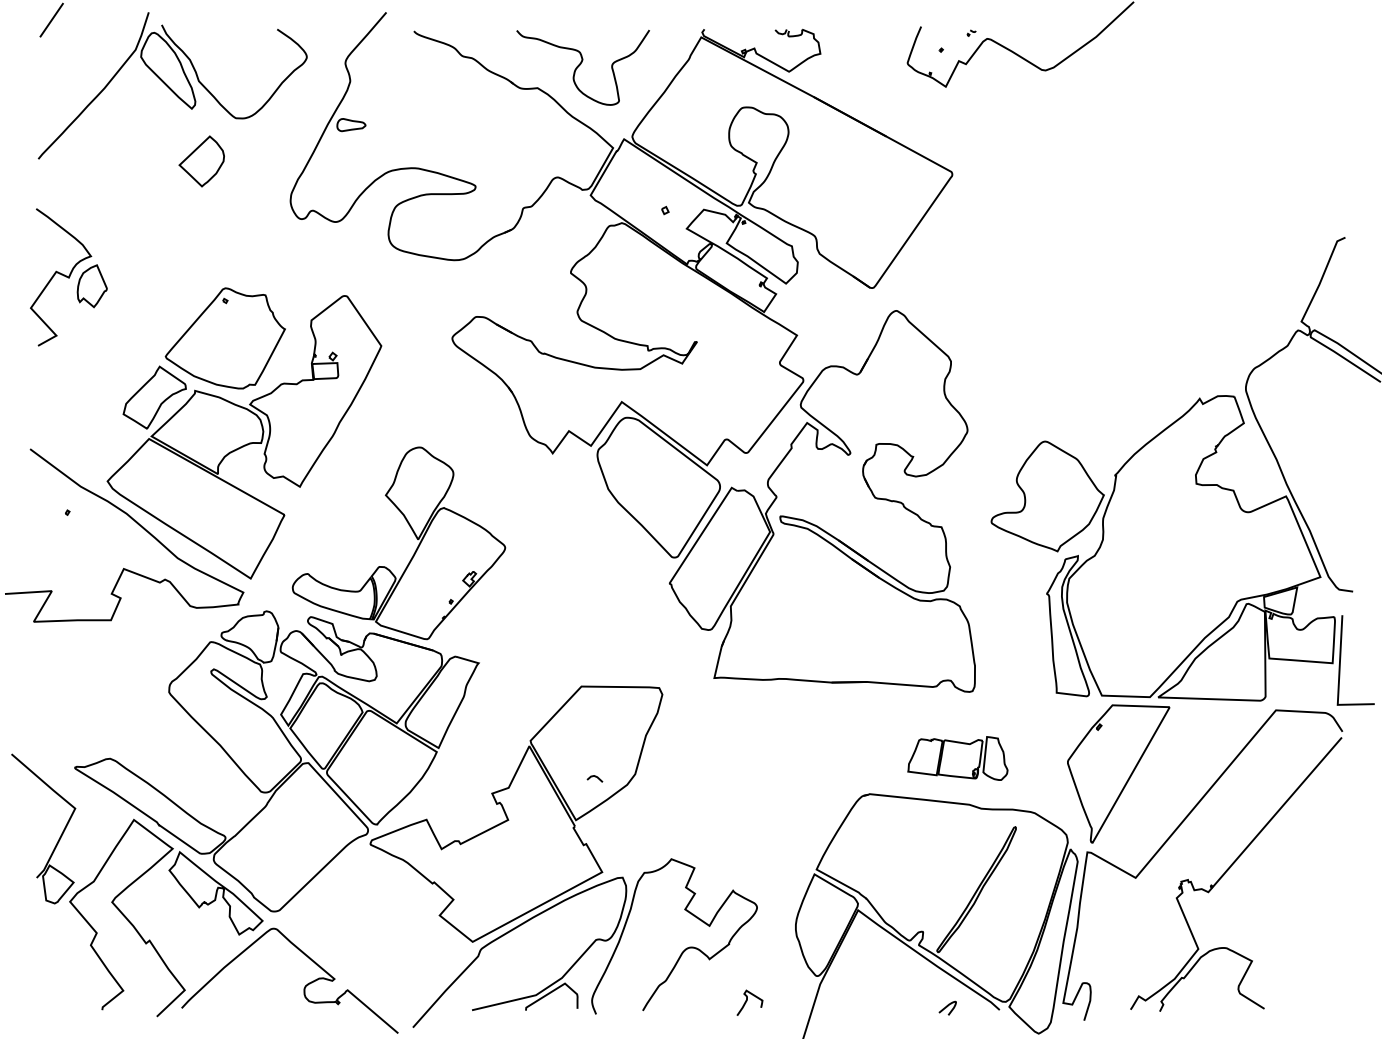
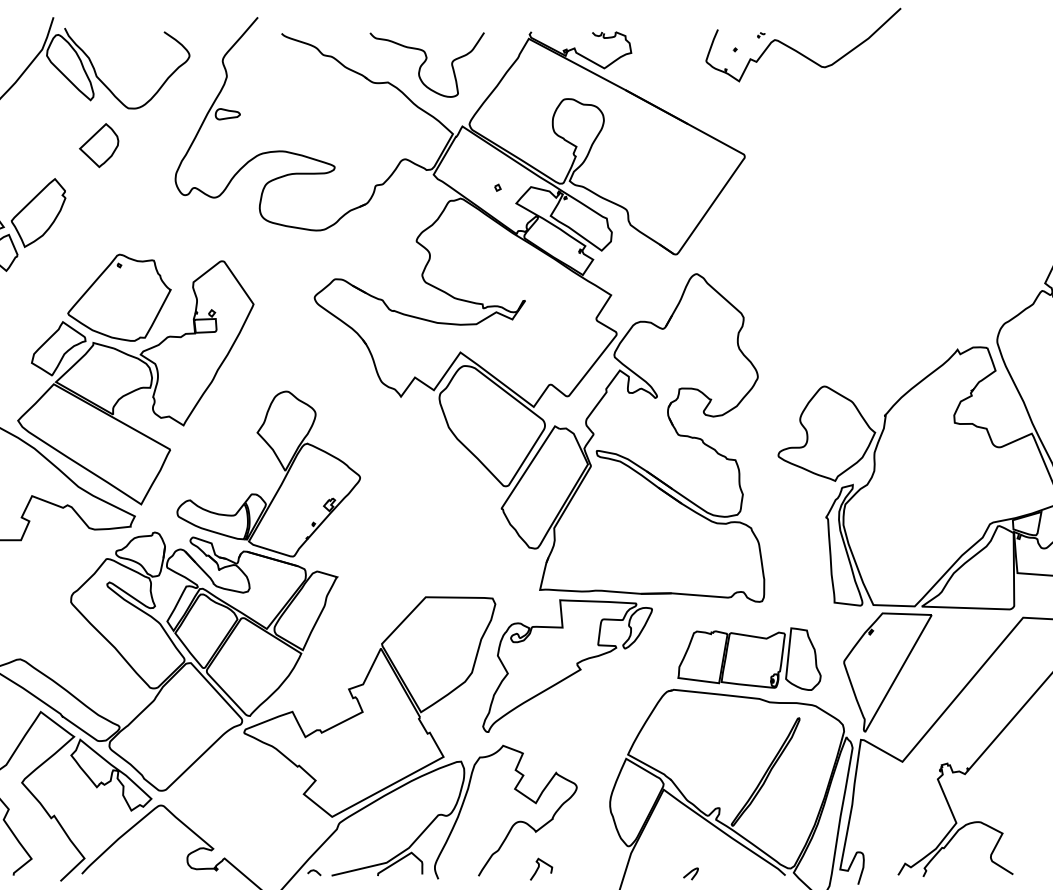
part: (131, 239) -> (38, 212), added
part: (957, 758) -> (749, 659), size x1.67
part: (746, 766) -> (567, 666), added
line: (595, 777) -> (314, 871), moved
curve: (747, 1001) -> (539, 868), moved
curve: (947, 1007) -> (690, 873), moved

